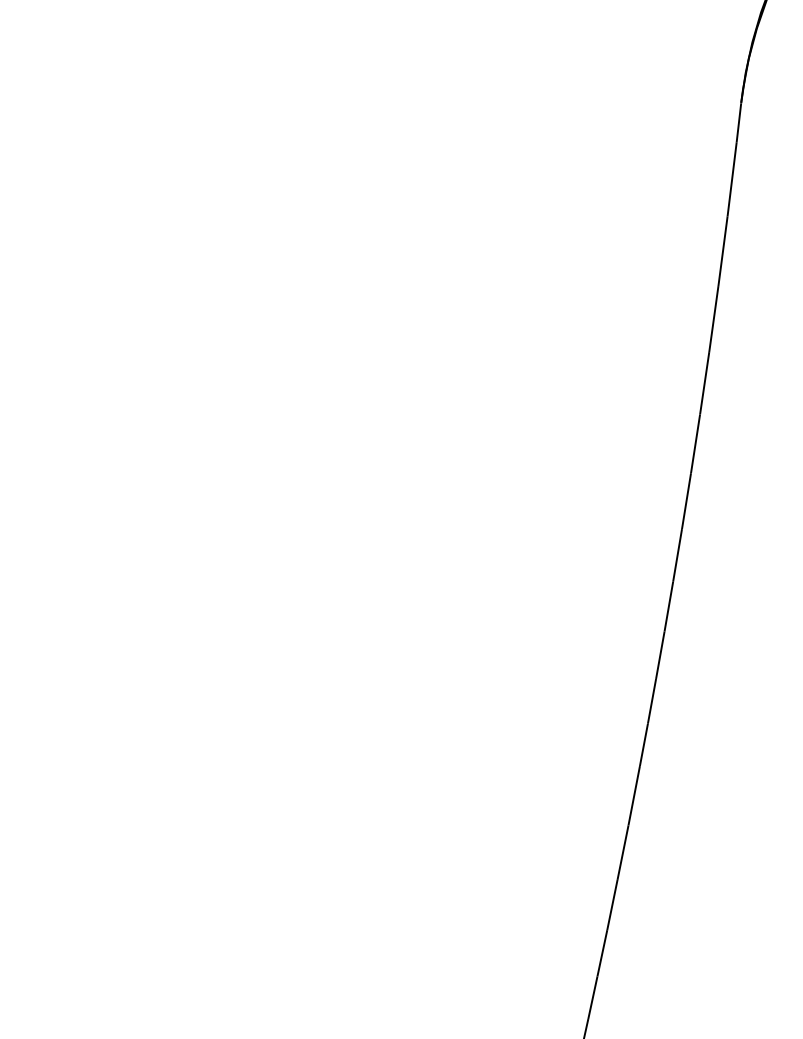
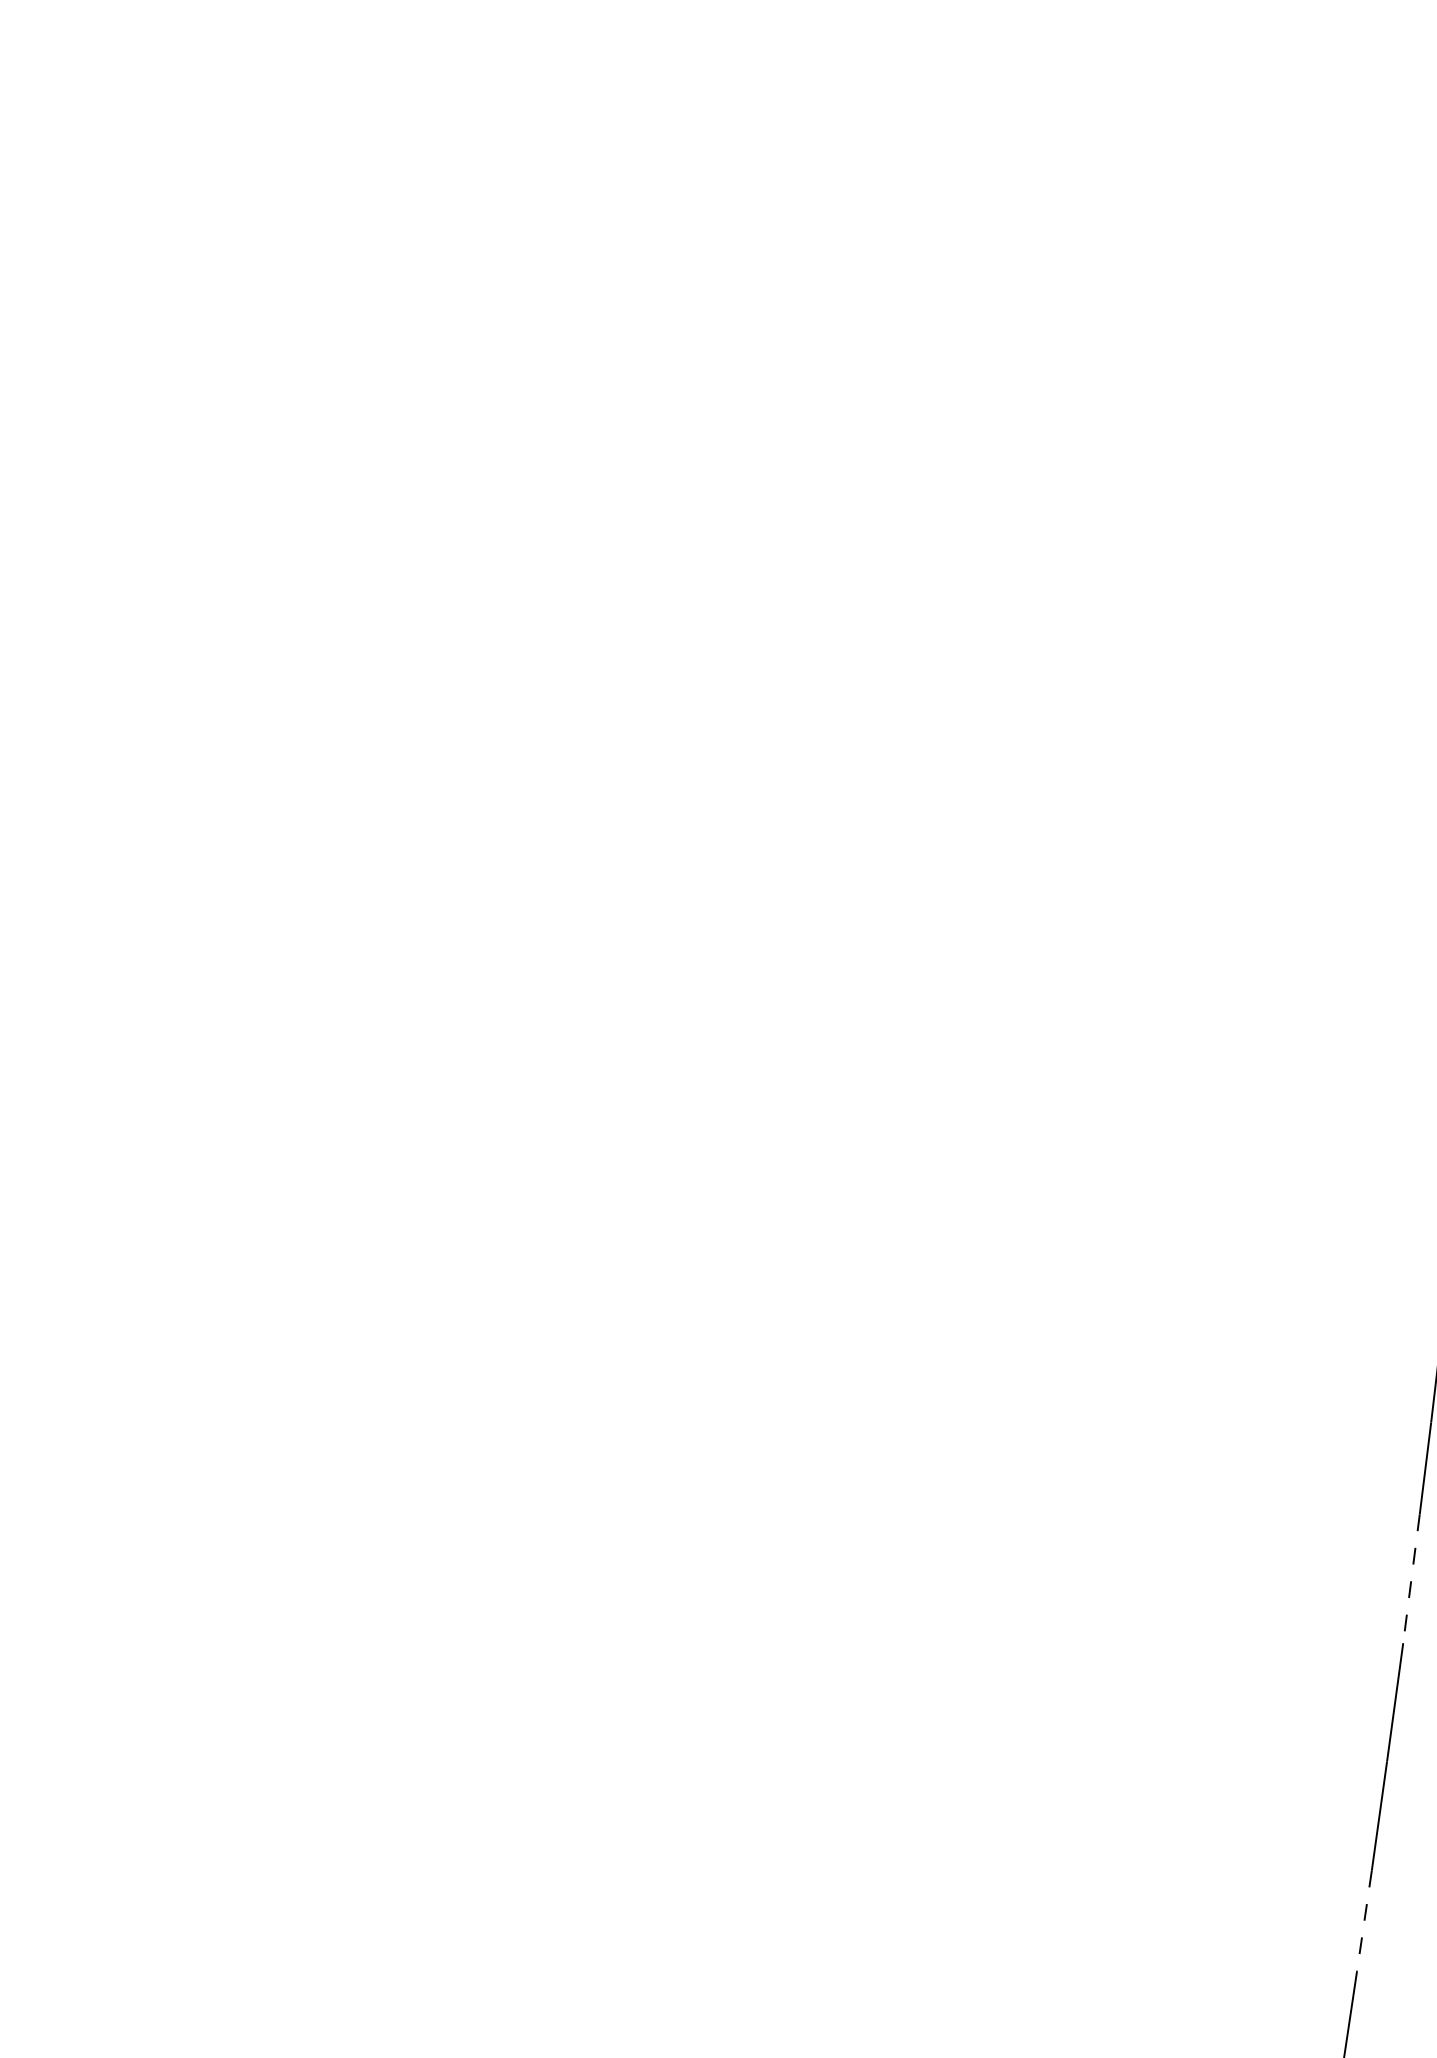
line: (634, 796) -> (1412, 1580), solid -> dashed
line: (602, 953) -> (1364, 1921), solid -> dashed

